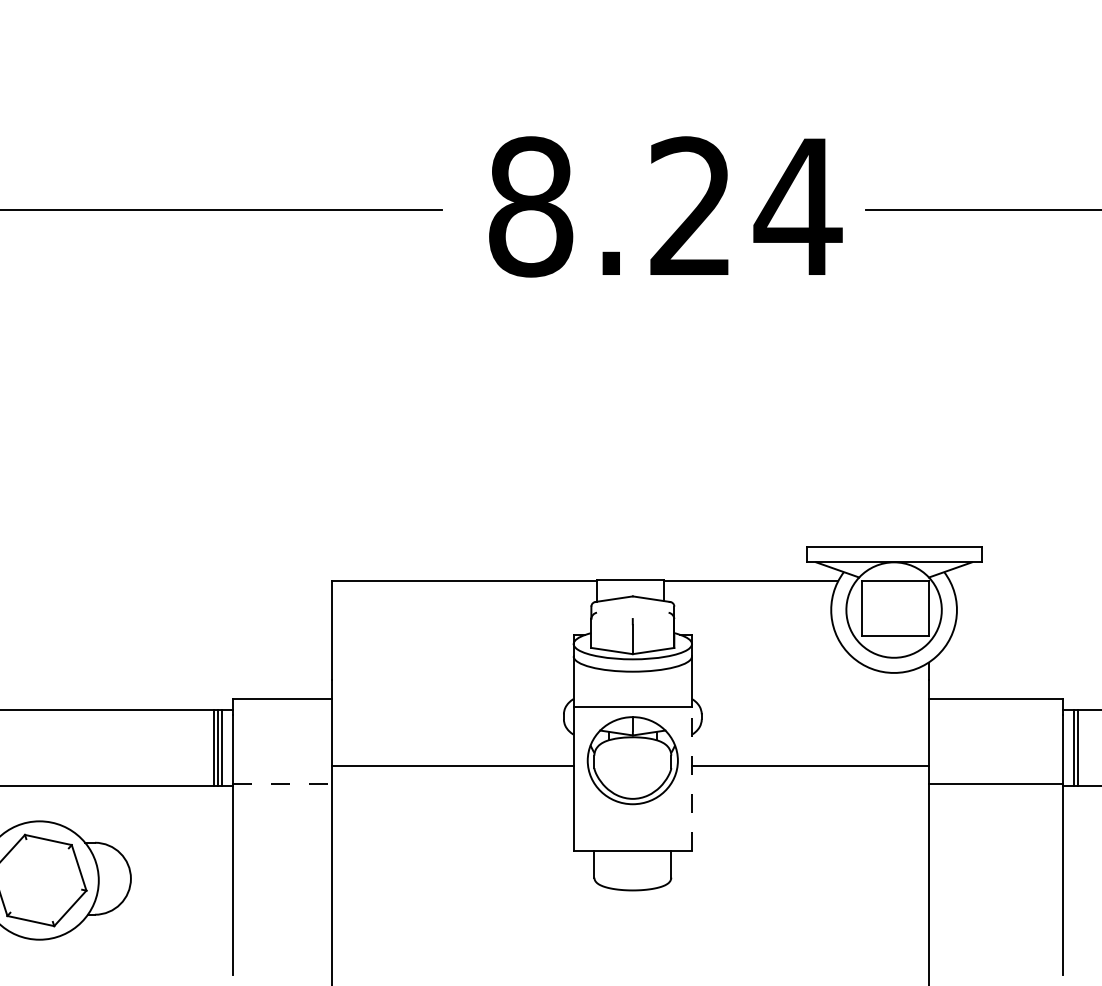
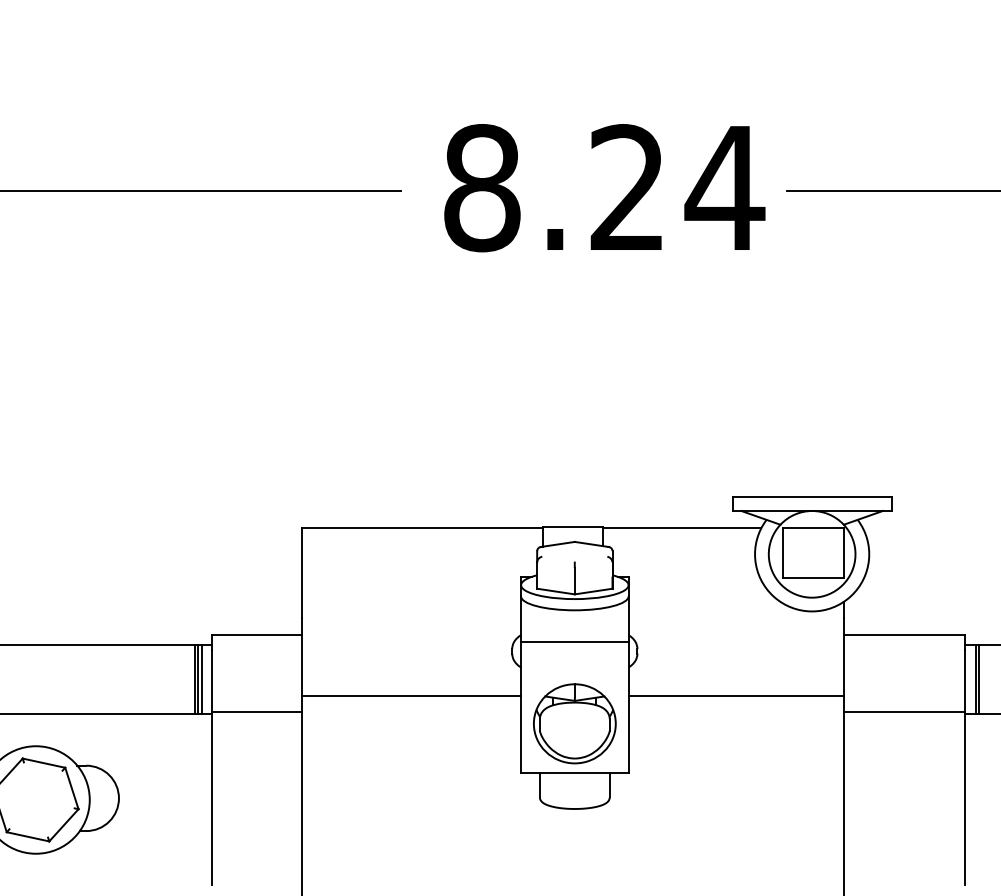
part: (632, 760) -> (574, 723), moved
line: (692, 778) -> (629, 707), dashed -> solid
line: (283, 784) -> (257, 712), dashed -> solid

